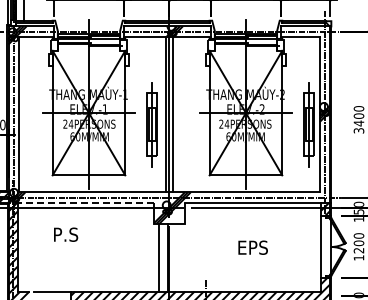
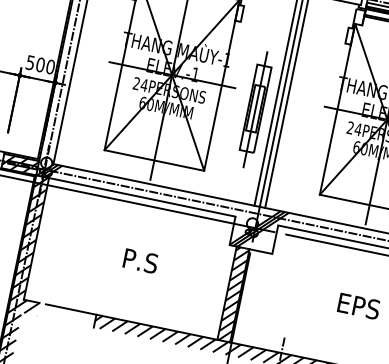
line: (81, 202) -> (136, 195), dashed -> solid
text: (66, 234) -> (141, 261), moved
hatch: (163, 257) -> (233, 294), added

